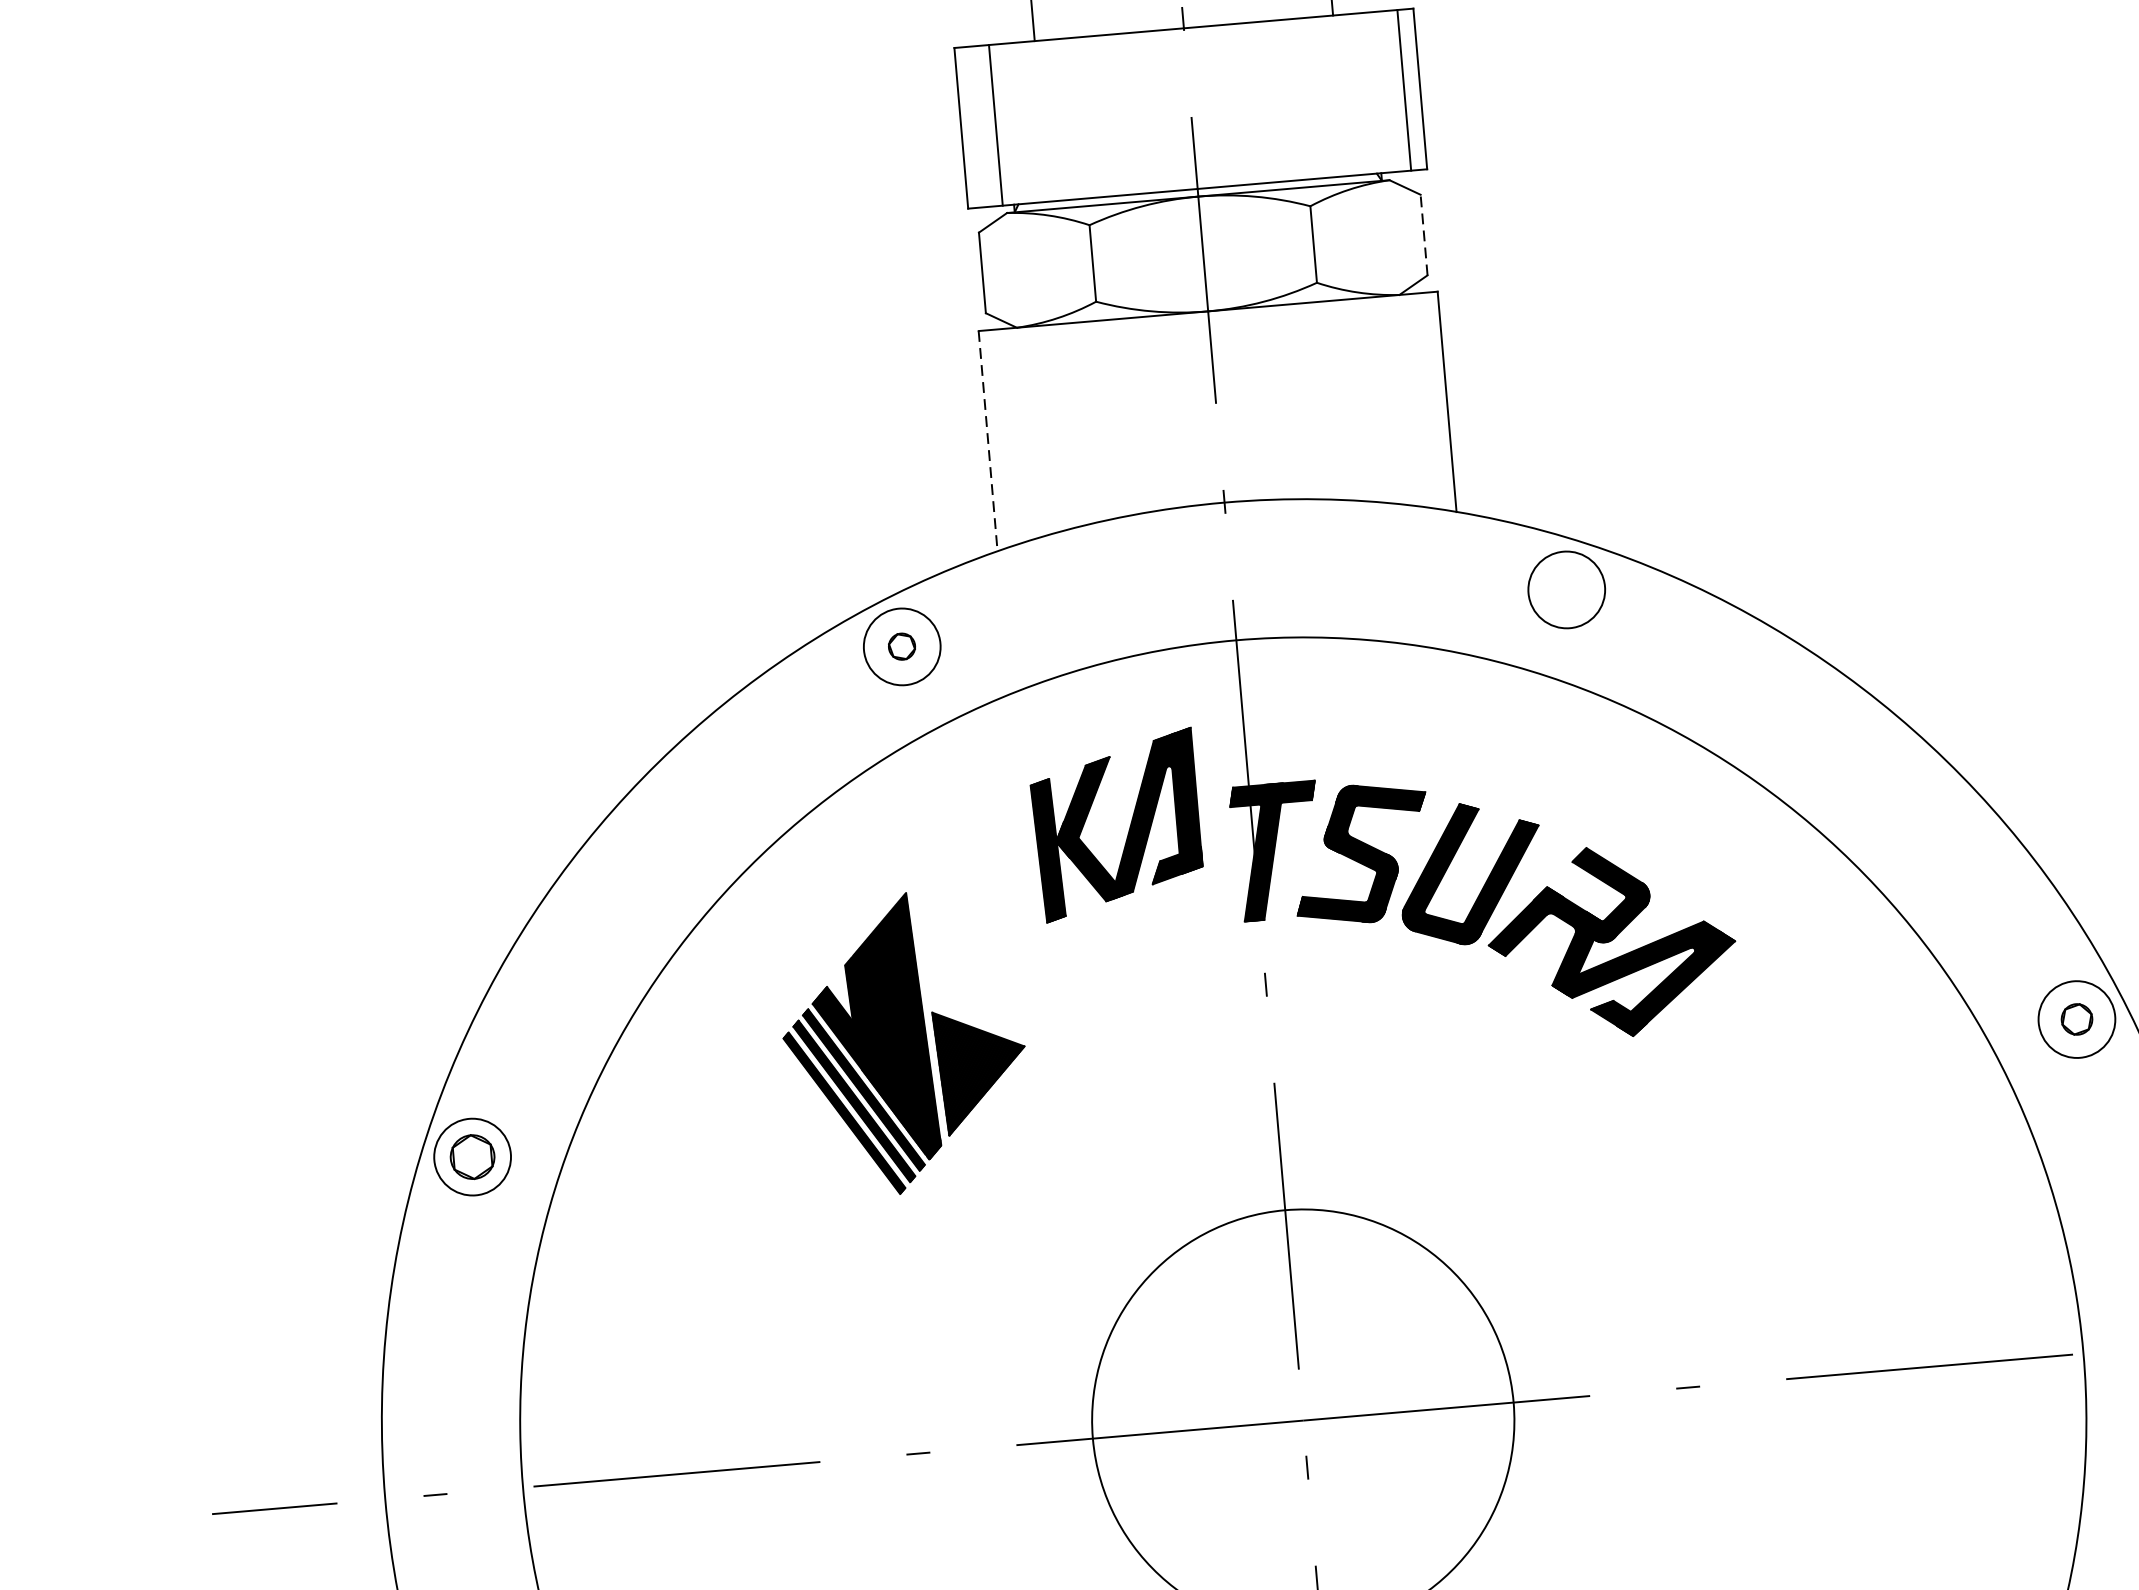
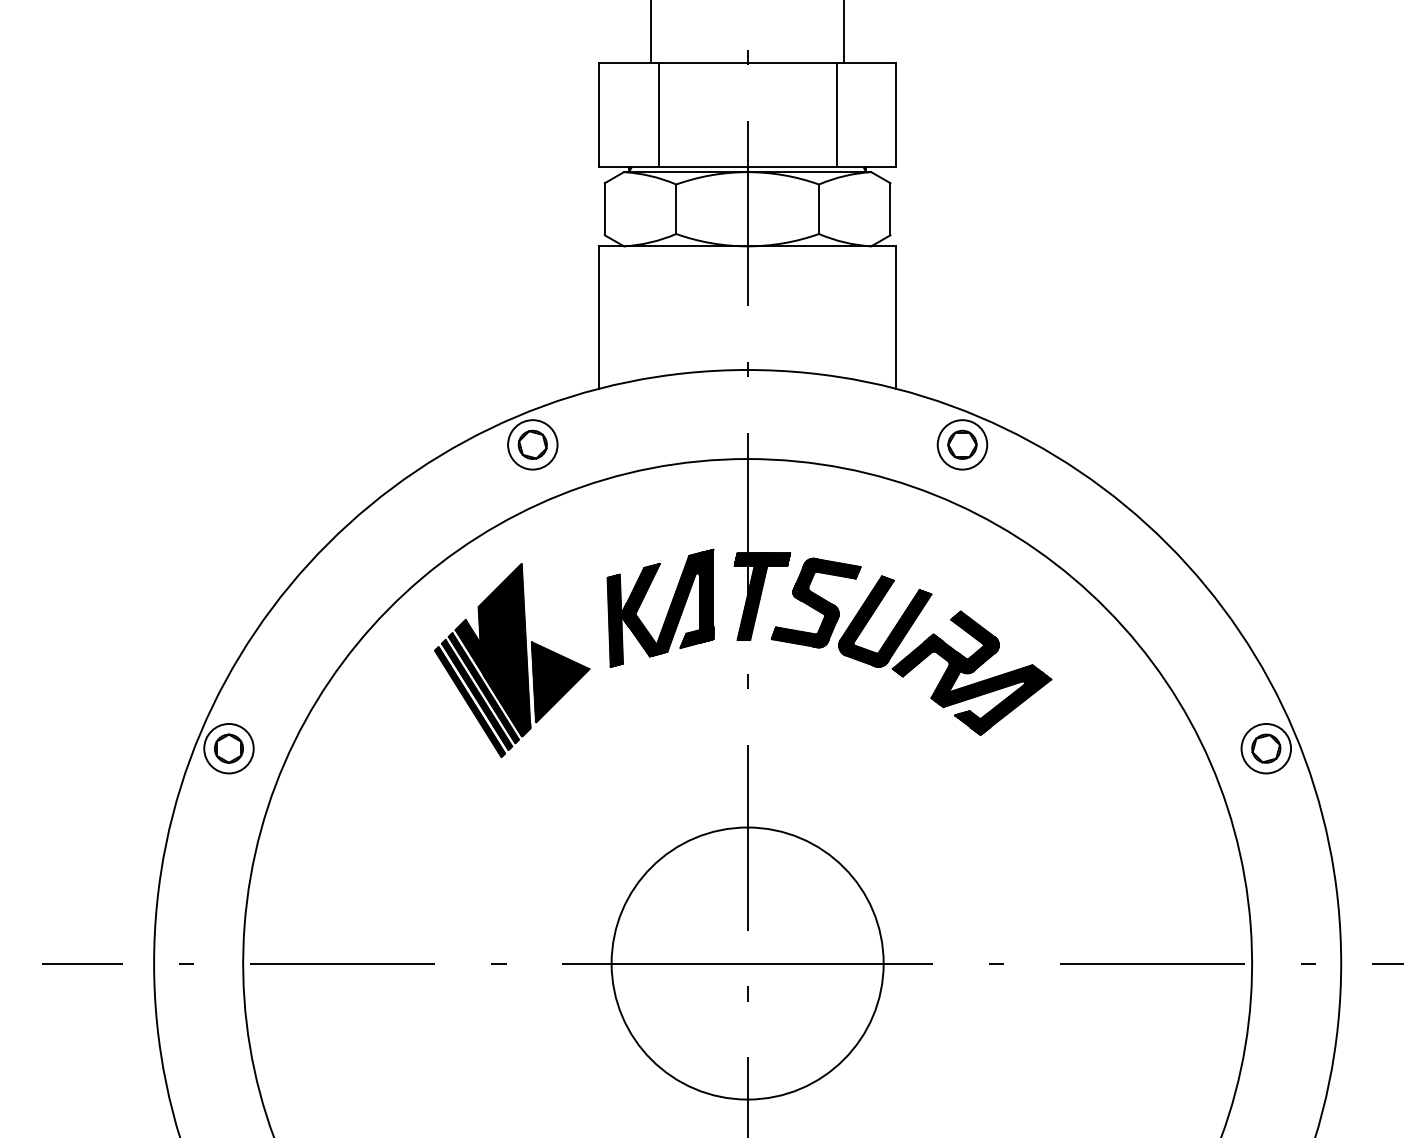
line: (1404, 90) -> (836, 115), moved
line: (995, 125) -> (658, 115), moved
line: (1424, 233) -> (890, 208), dashed -> solid
line: (988, 442) -> (599, 318), dashed -> solid
part: (1566, 589) -> (962, 444), added
part: (901, 646) -> (532, 444), size x1.67
part: (1129, 826) -> (668, 609), moved
part: (2077, 1019) -> (1266, 748), size x1.43
part: (904, 1043) -> (512, 660), moved

